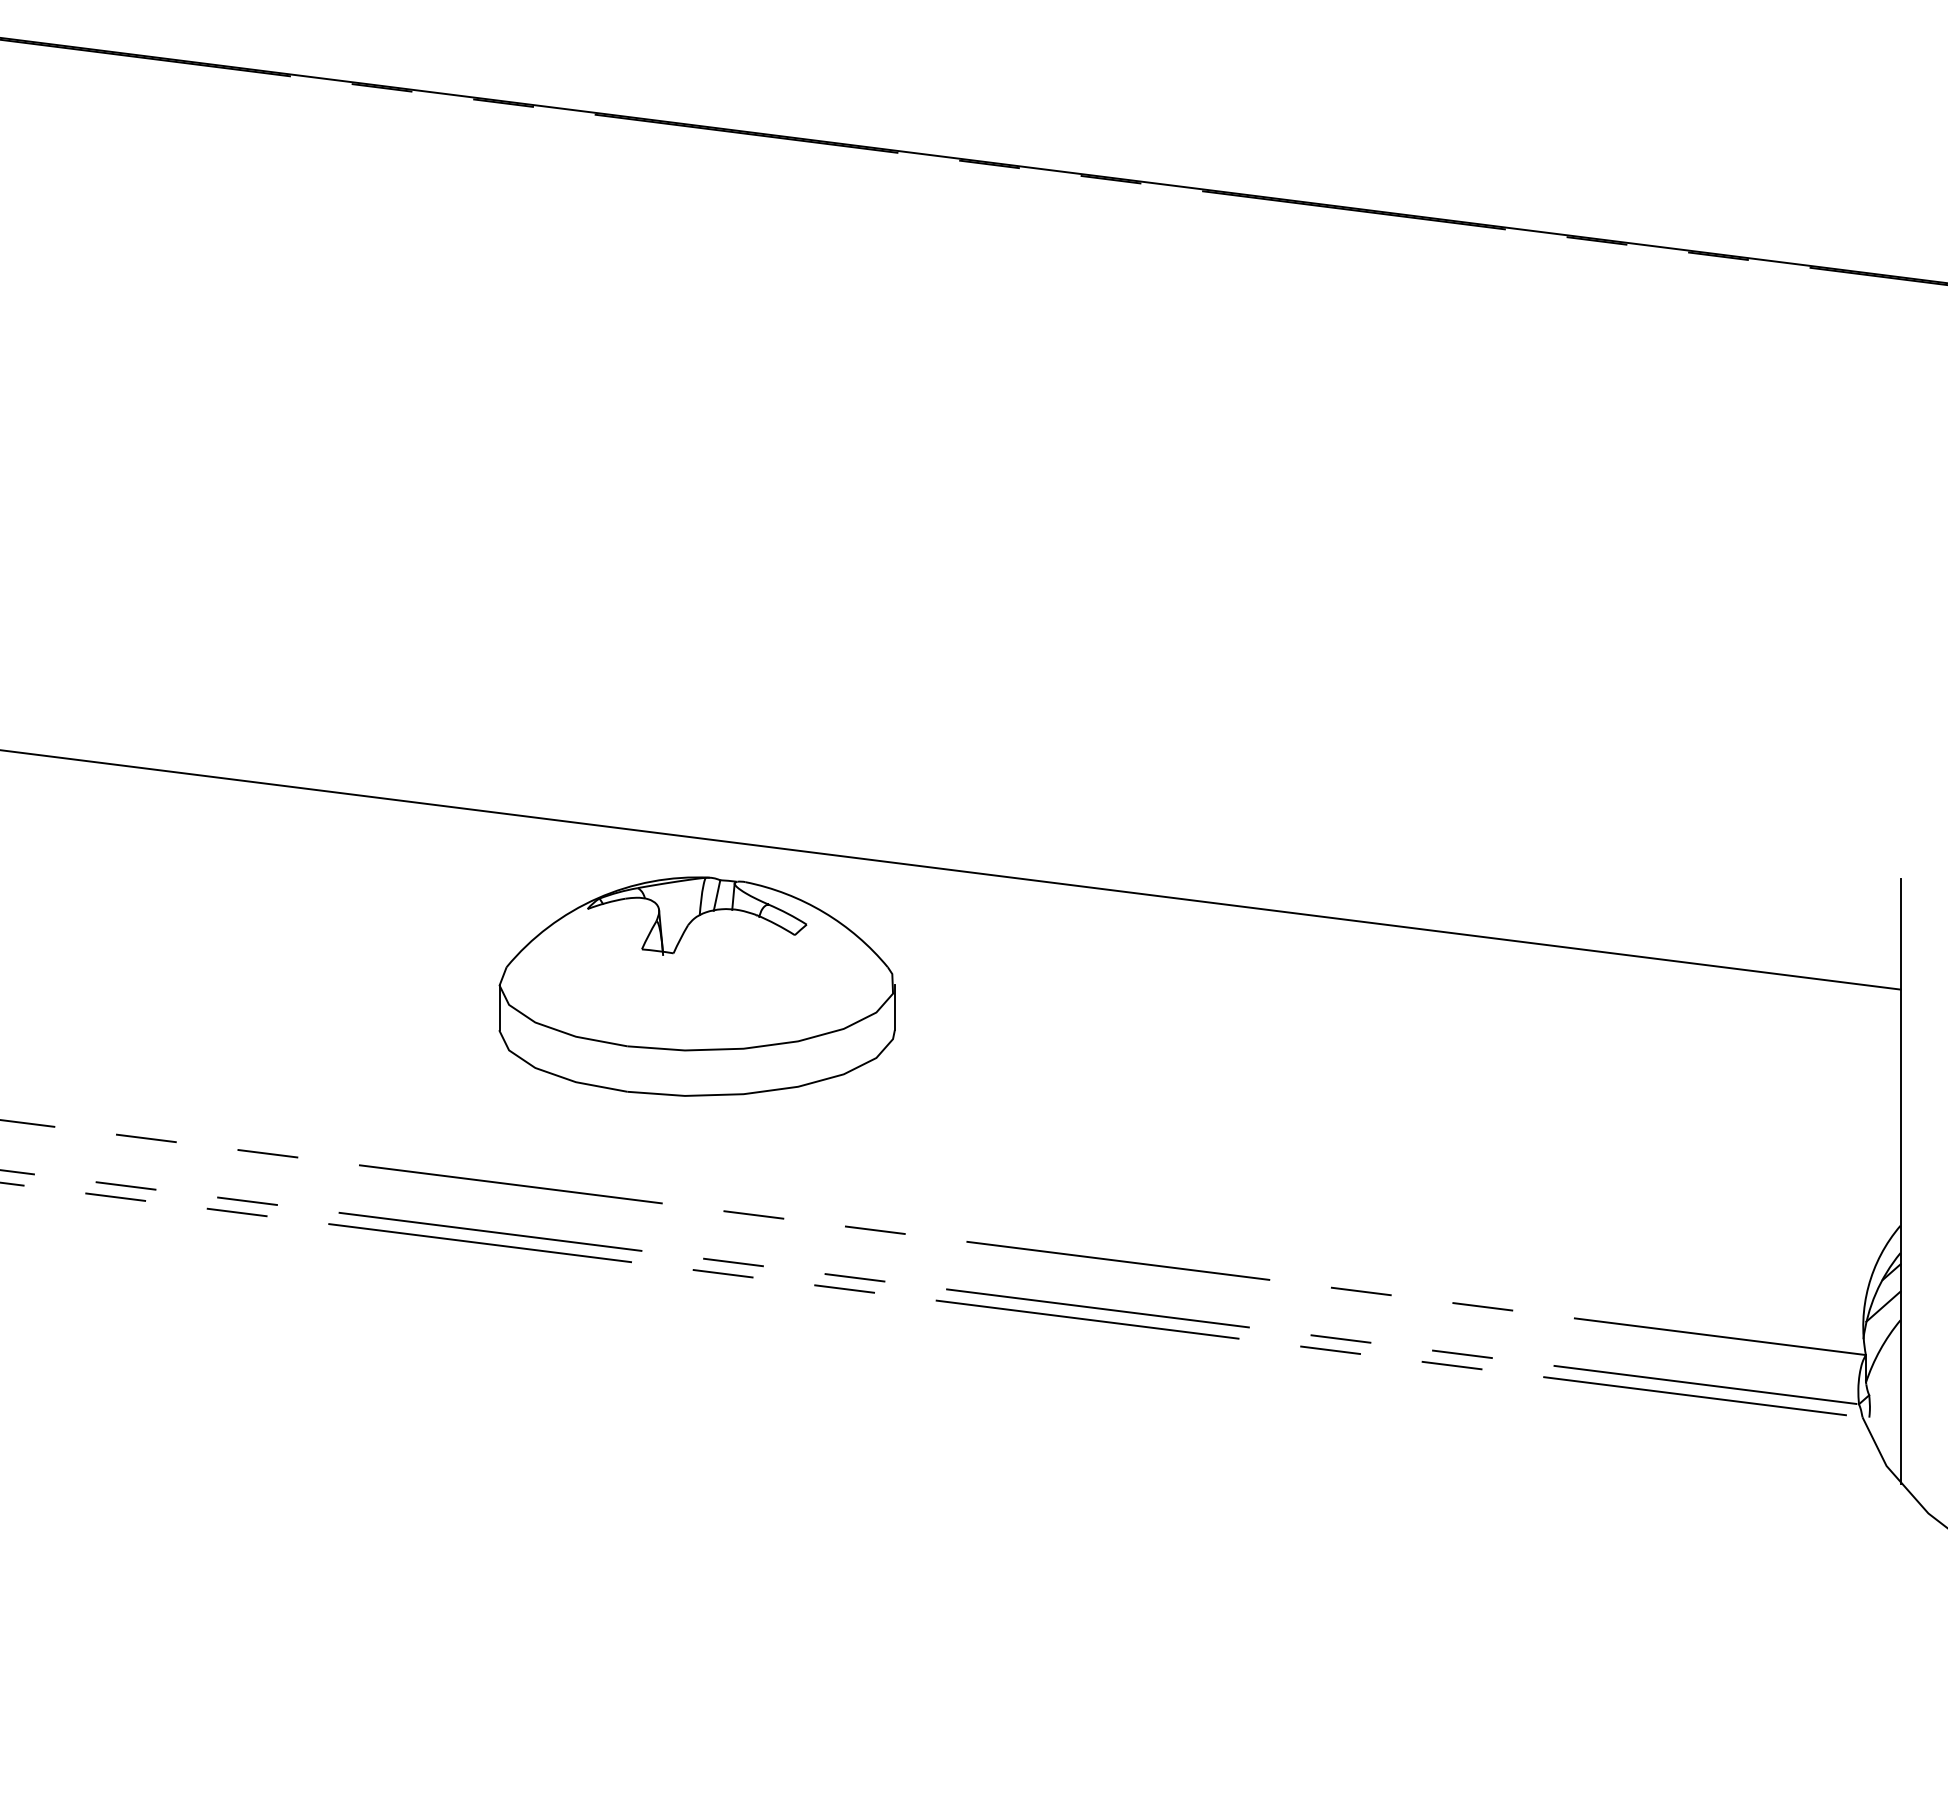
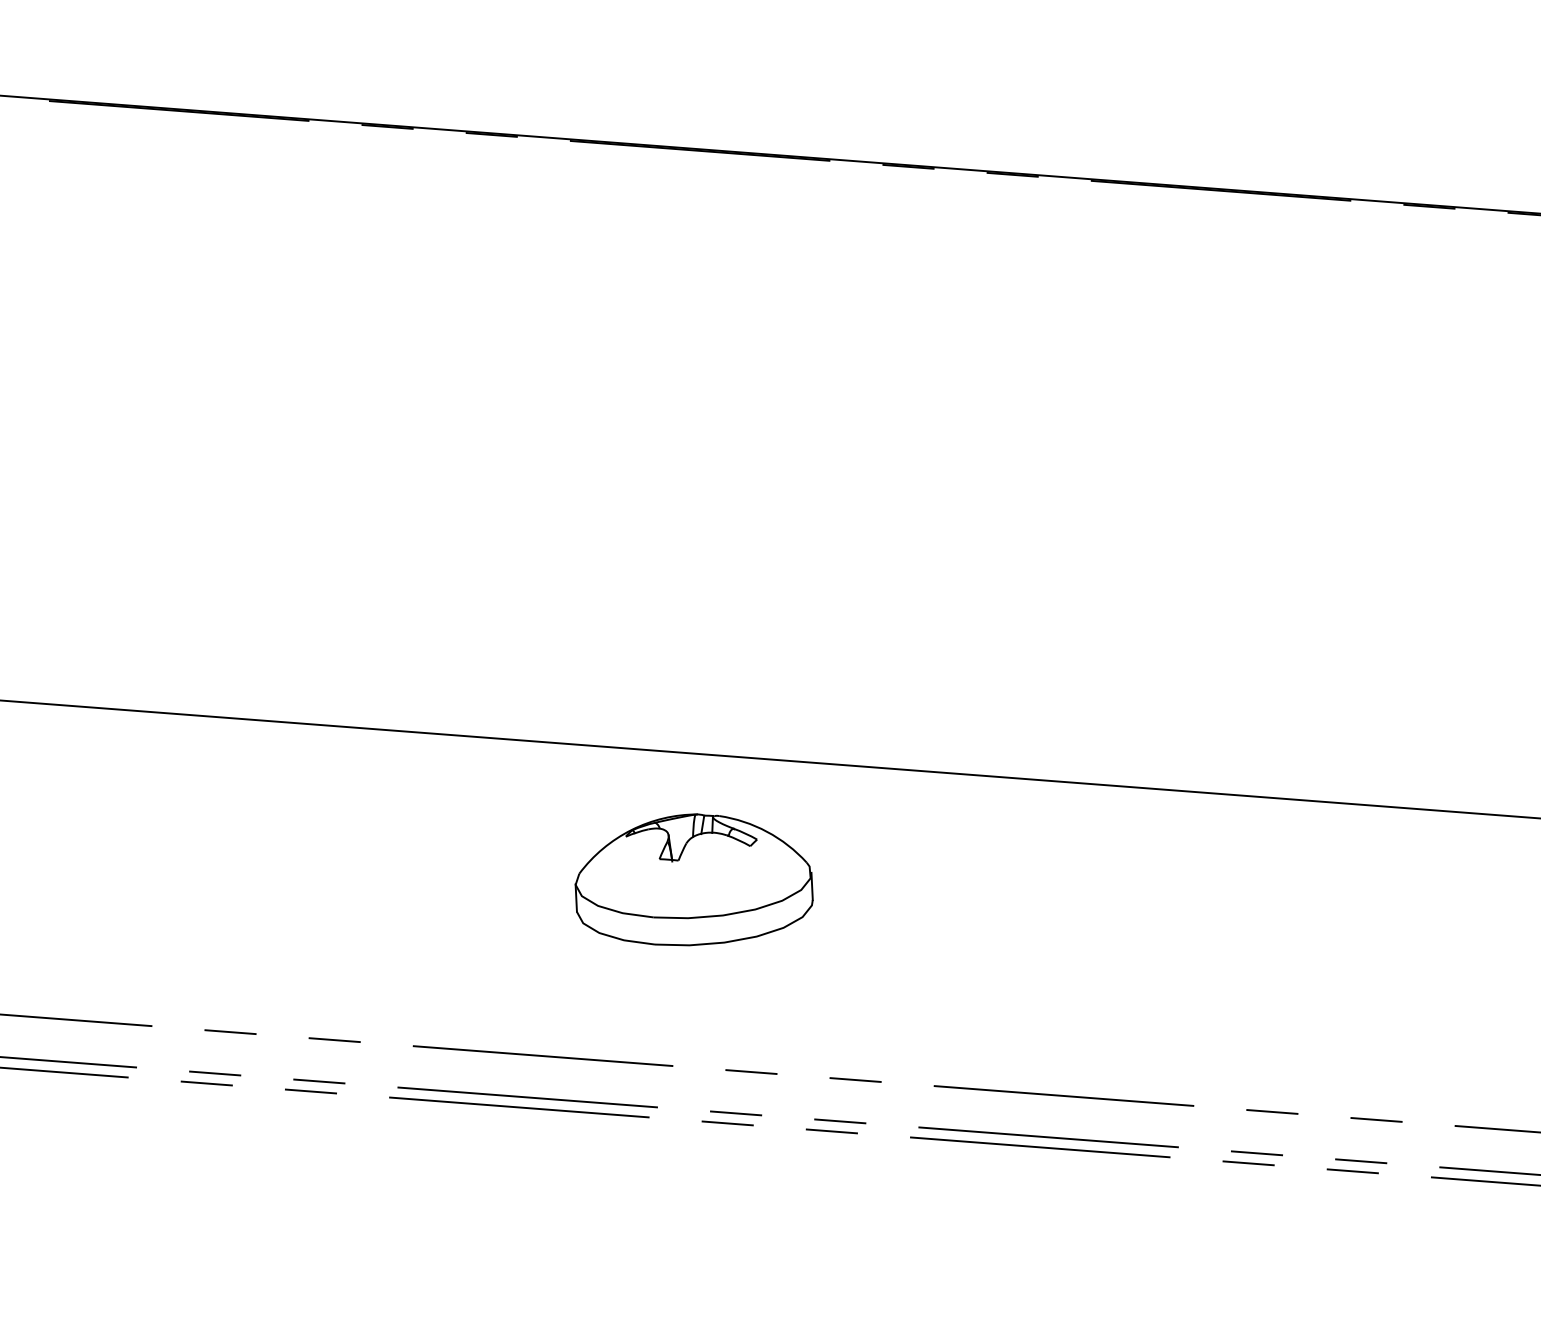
part: (696, 986) -> (693, 879), size x0.7

